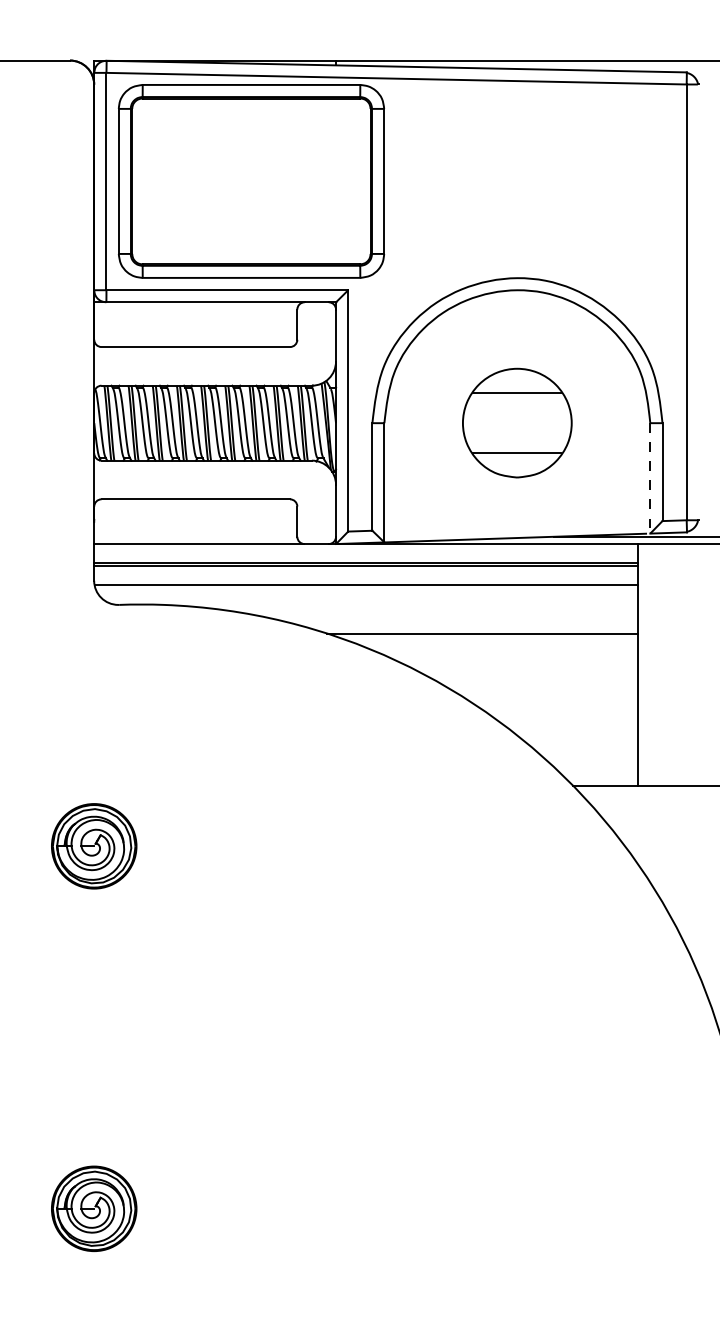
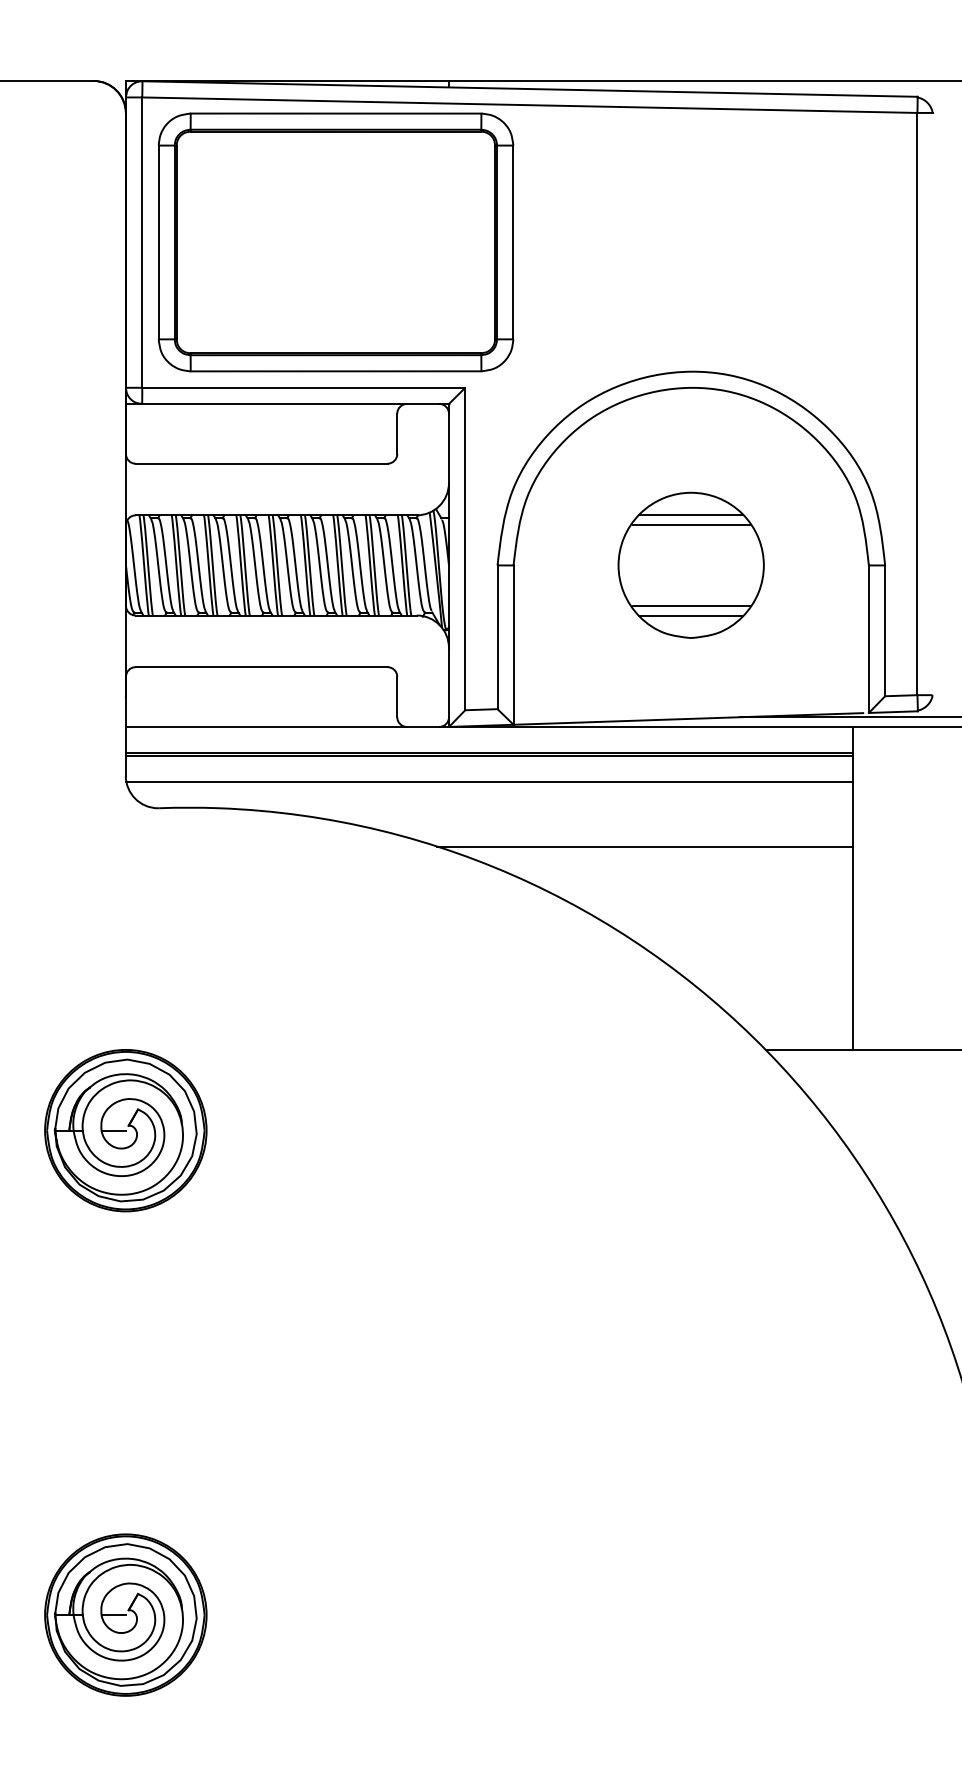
line: (516, 385) -> (690, 515), added
line: (516, 460) -> (690, 615), added
line: (650, 478) -> (868, 639), dashed -> solid
part: (93, 846) -> (125, 1130), size x1.43
part: (93, 1208) -> (125, 1614), size x1.43

